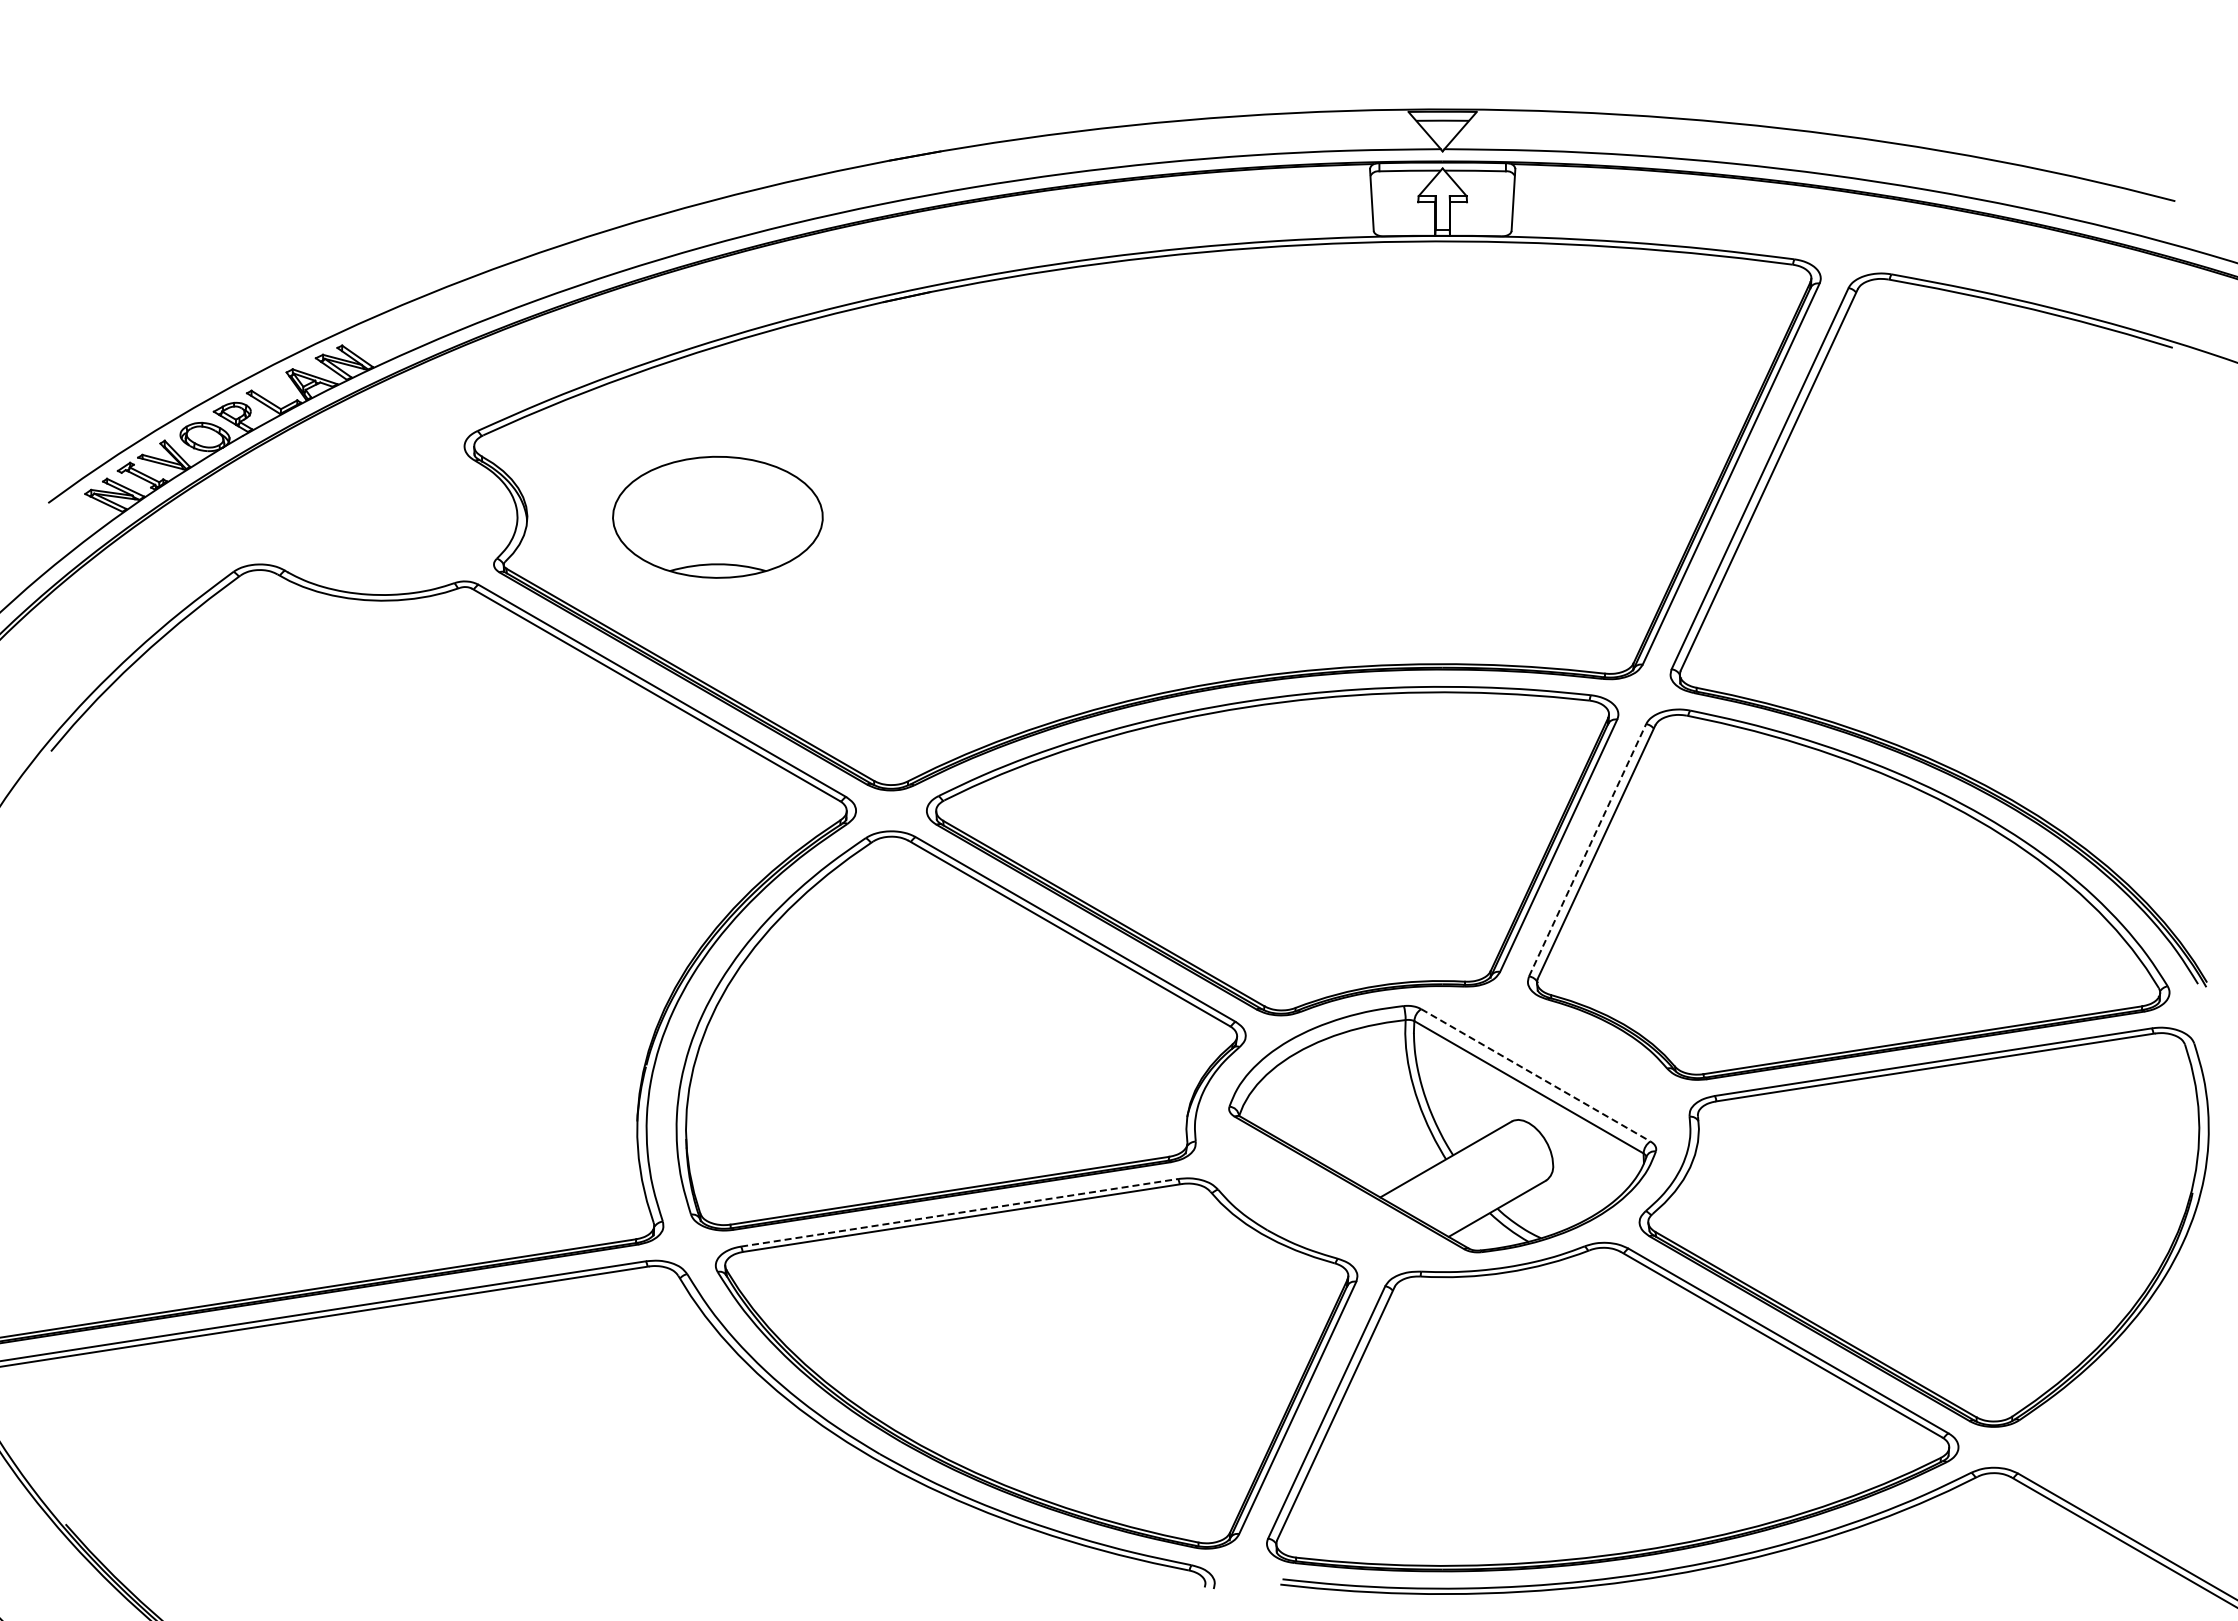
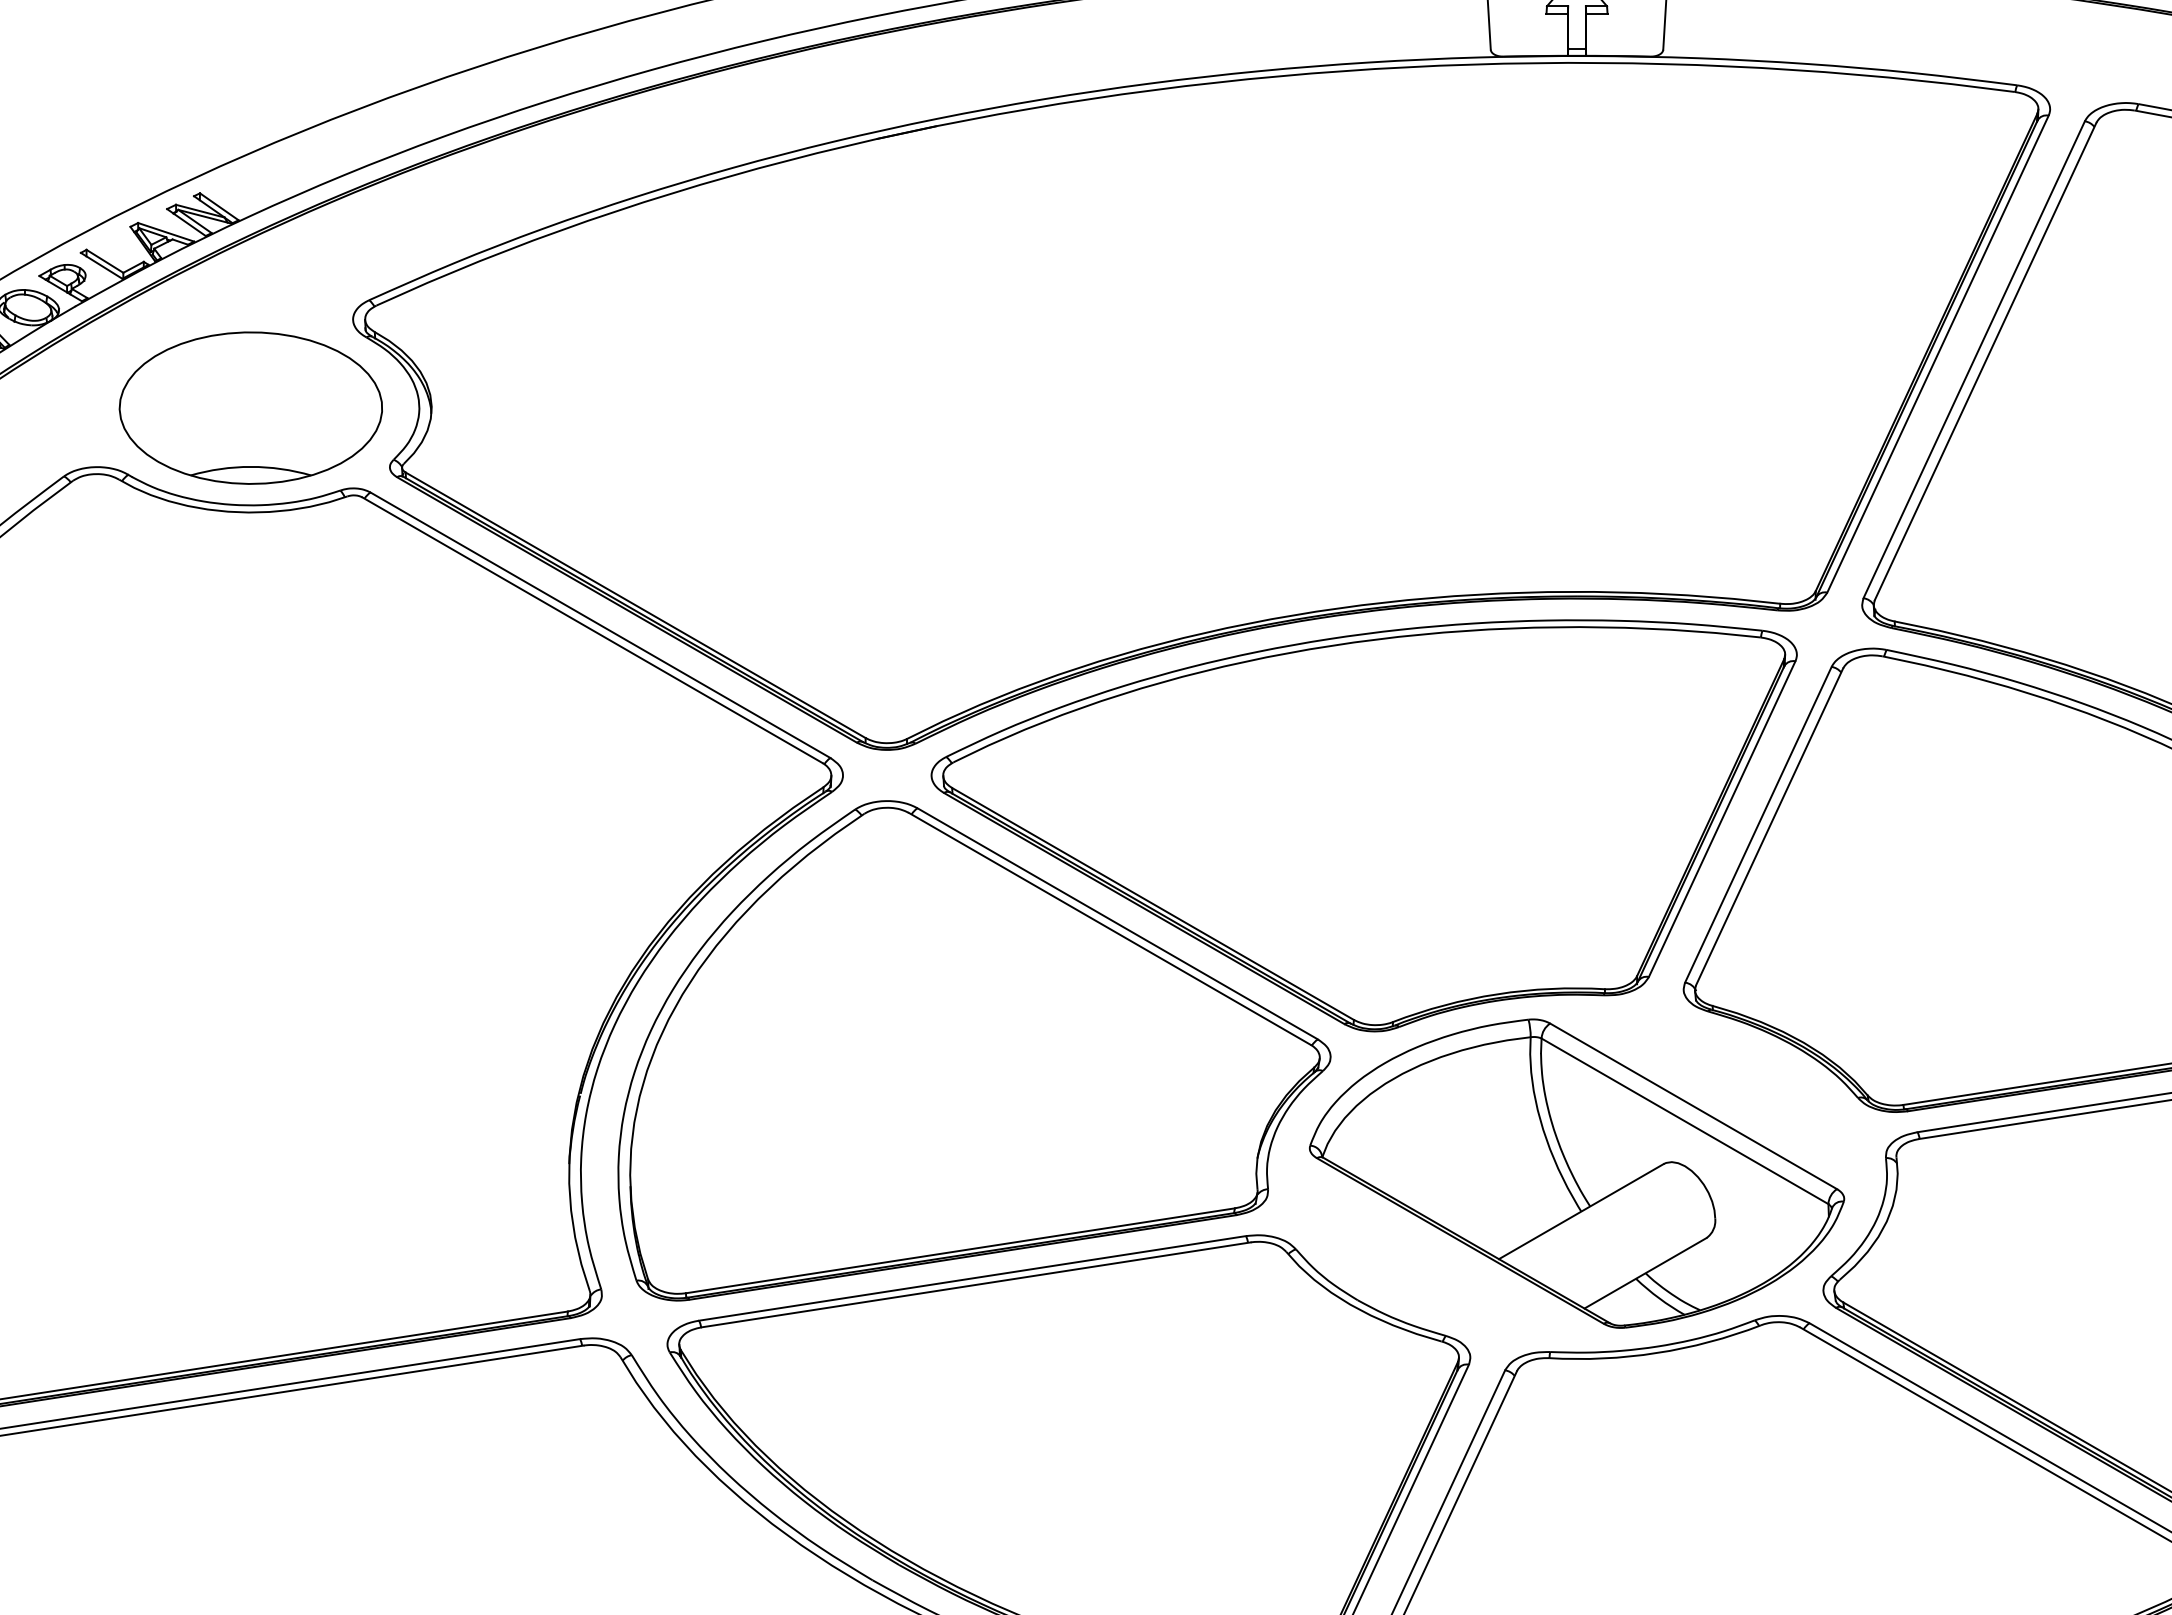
part: (717, 516) -> (250, 407), moved
line: (1587, 849) -> (1758, 823), dashed -> solid
line: (1536, 1075) -> (1694, 1106), dashed -> solid
line: (960, 1212) -> (973, 1278), dashed -> solid

